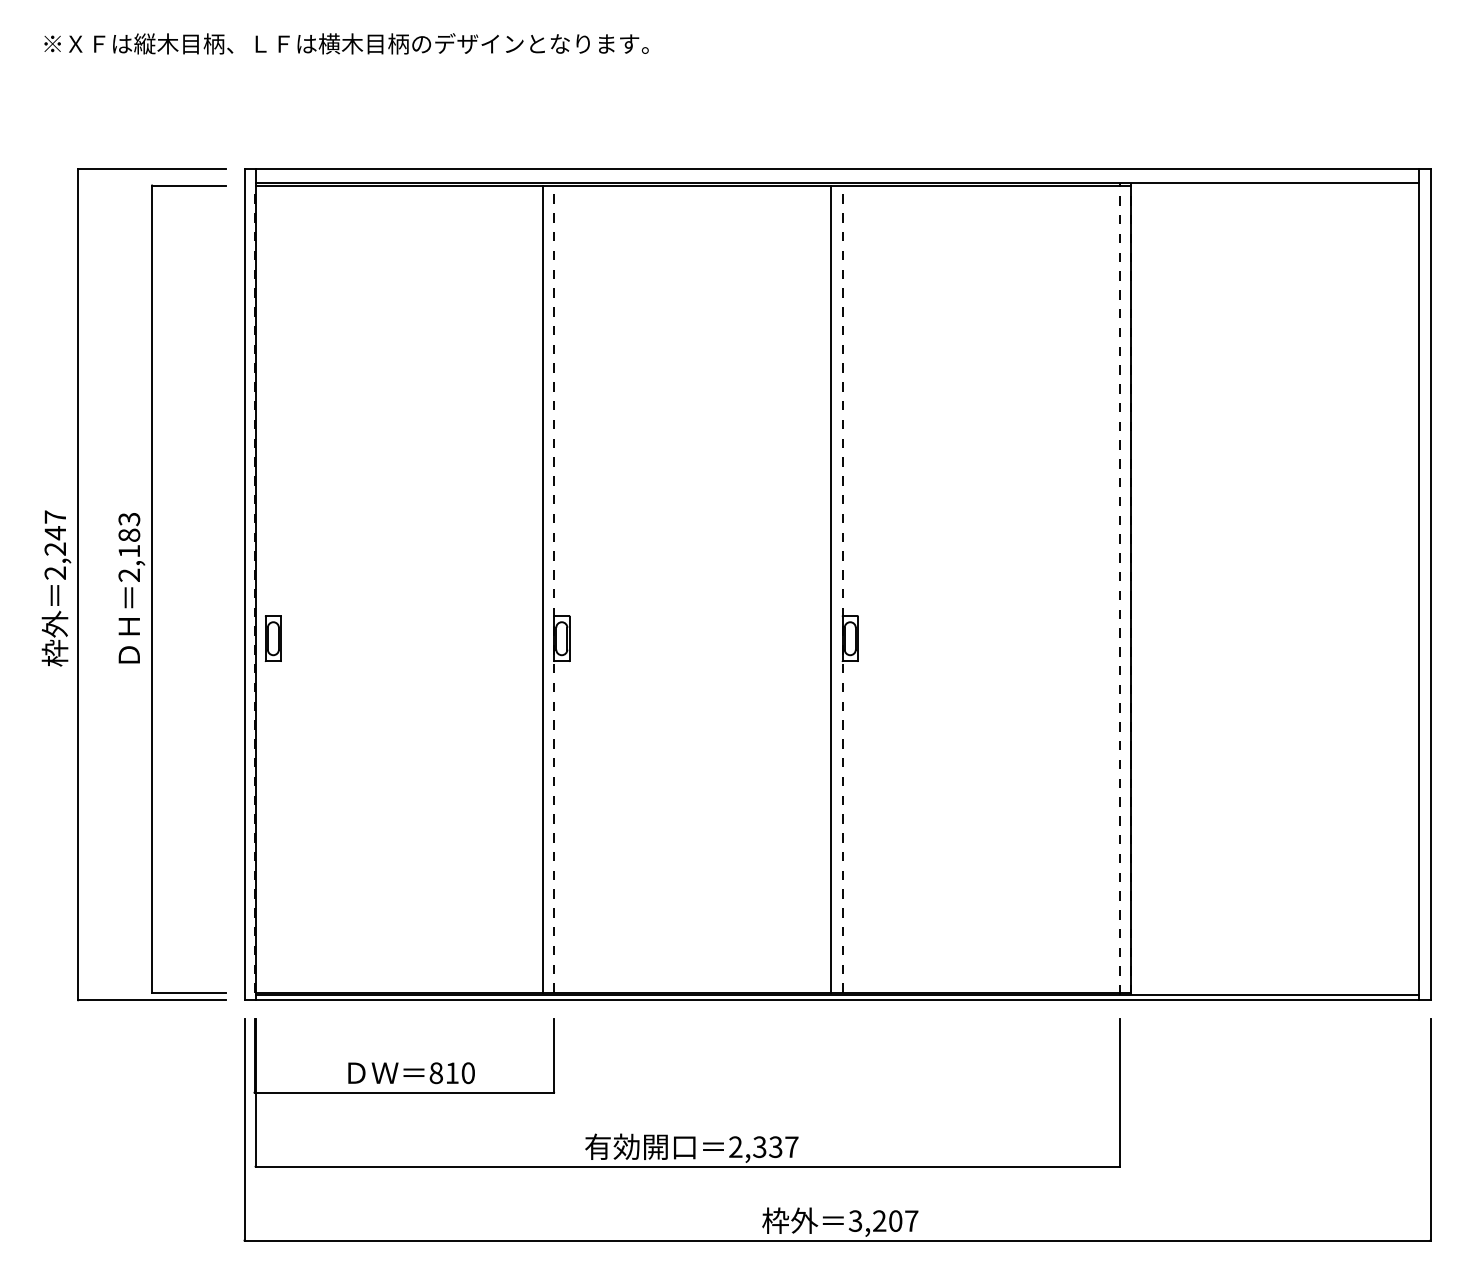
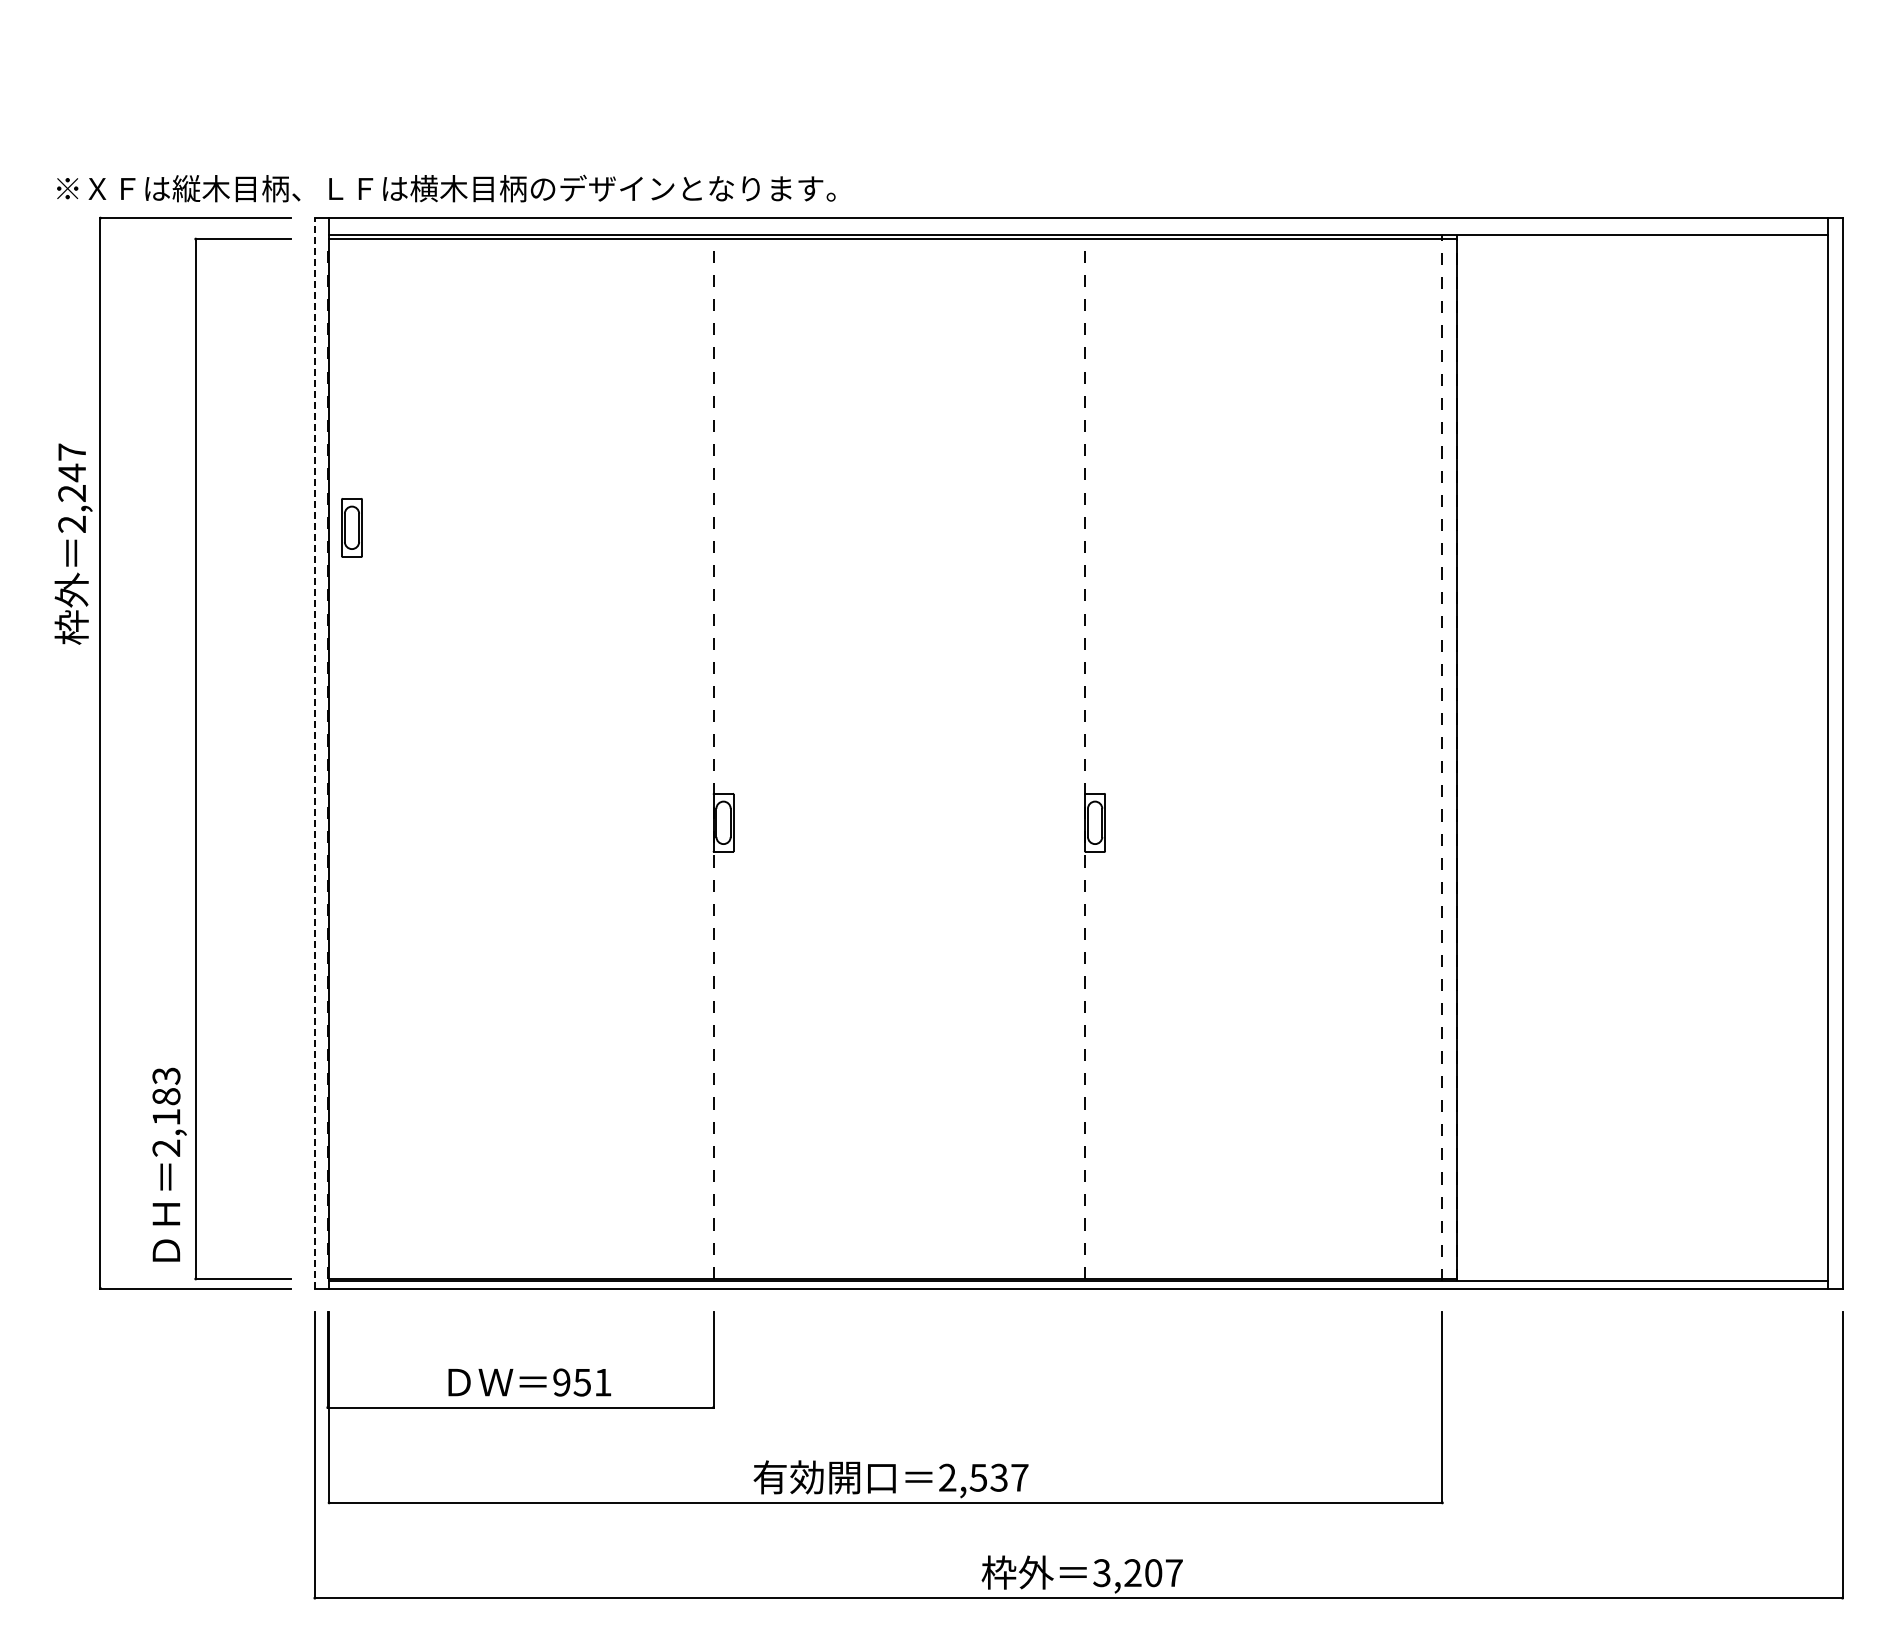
text: (346, 43) -> (446, 188), moved
line: (244, 584) -> (314, 752), solid -> dashed
text: (56, 587) -> (73, 543), moved
text: (131, 587) -> (169, 1164), moved
line: (543, 588) -> (699, 758), removed
line: (831, 588) -> (1070, 758), removed
part: (272, 638) -> (351, 527), moved
text: (452, 1073) -> (582, 1382), 810 -> 951
text: (759, 1146) -> (978, 1477), 2,337 -> 2,537

